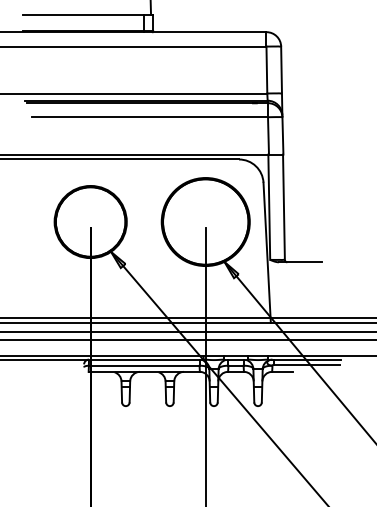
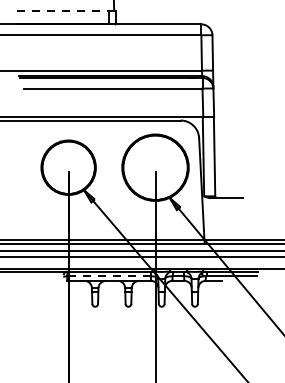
line: (88, 14) -> (67, 11), solid -> dashed
line: (143, 365) -> (108, 276), solid -> dashed

